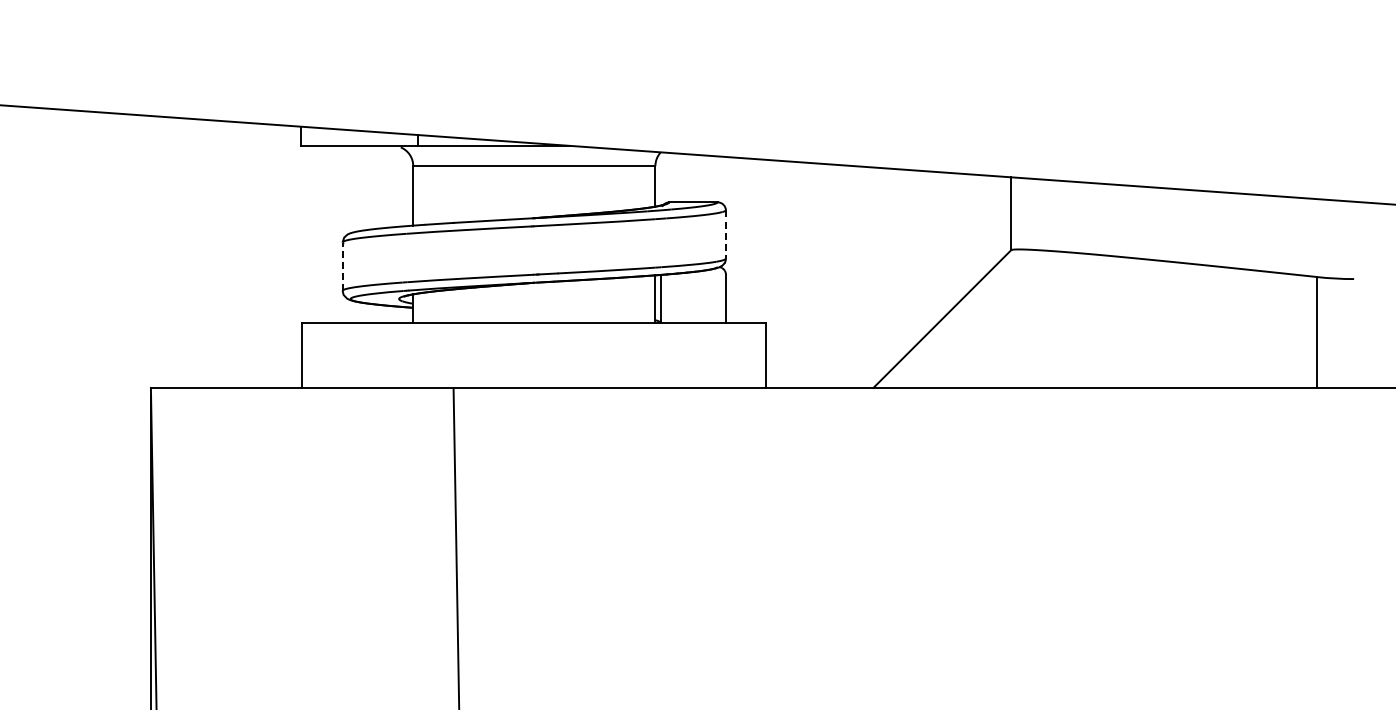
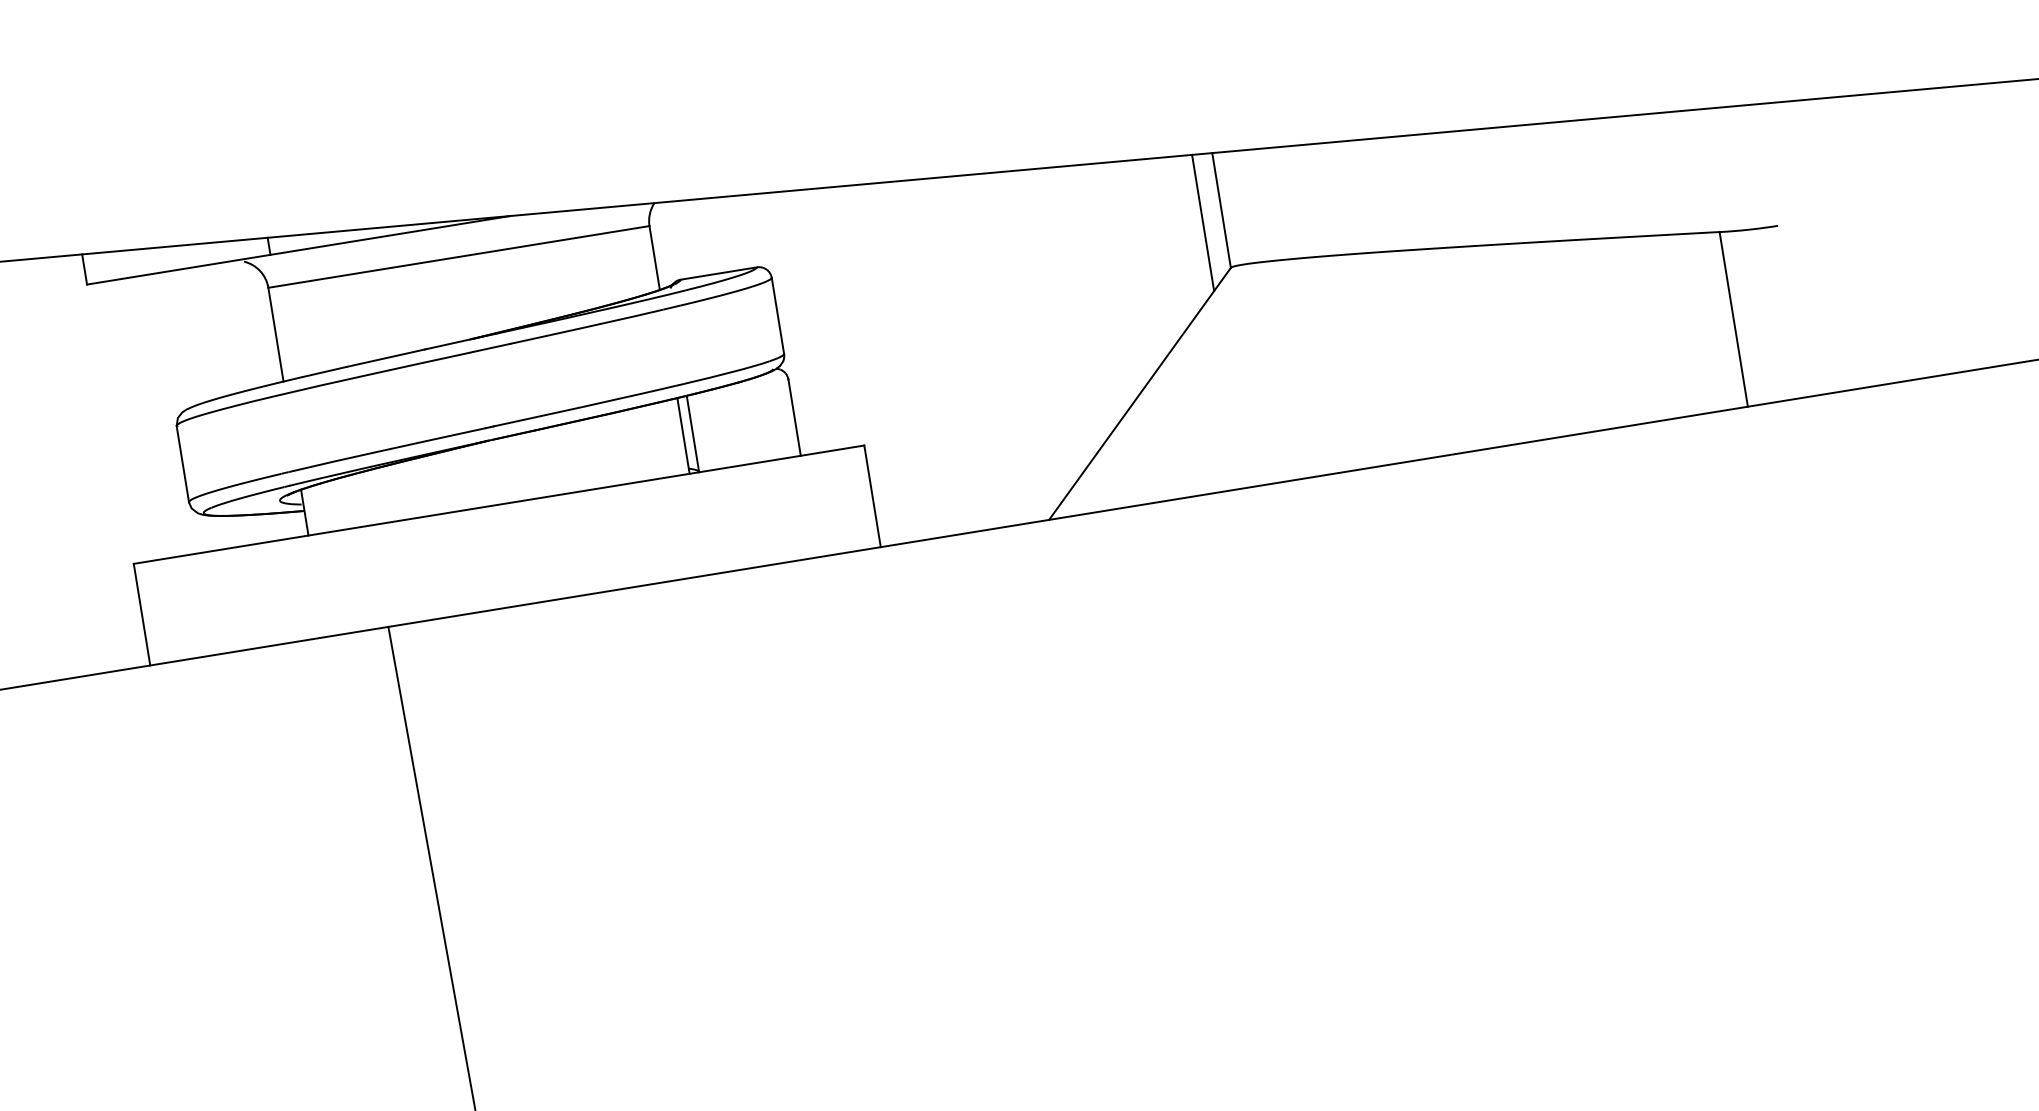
line: (998, 219) -> (1203, 222), added
line: (725, 235) -> (777, 317), dashed -> solid
line: (342, 266) -> (182, 463), dashed -> solid

